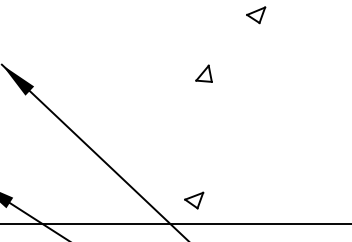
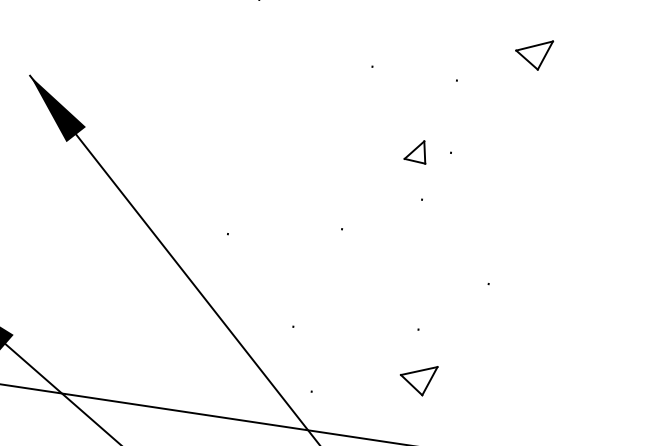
part: (203, 73) -> (415, 150), size x0.7
part: (194, 200) -> (418, 379), moved

